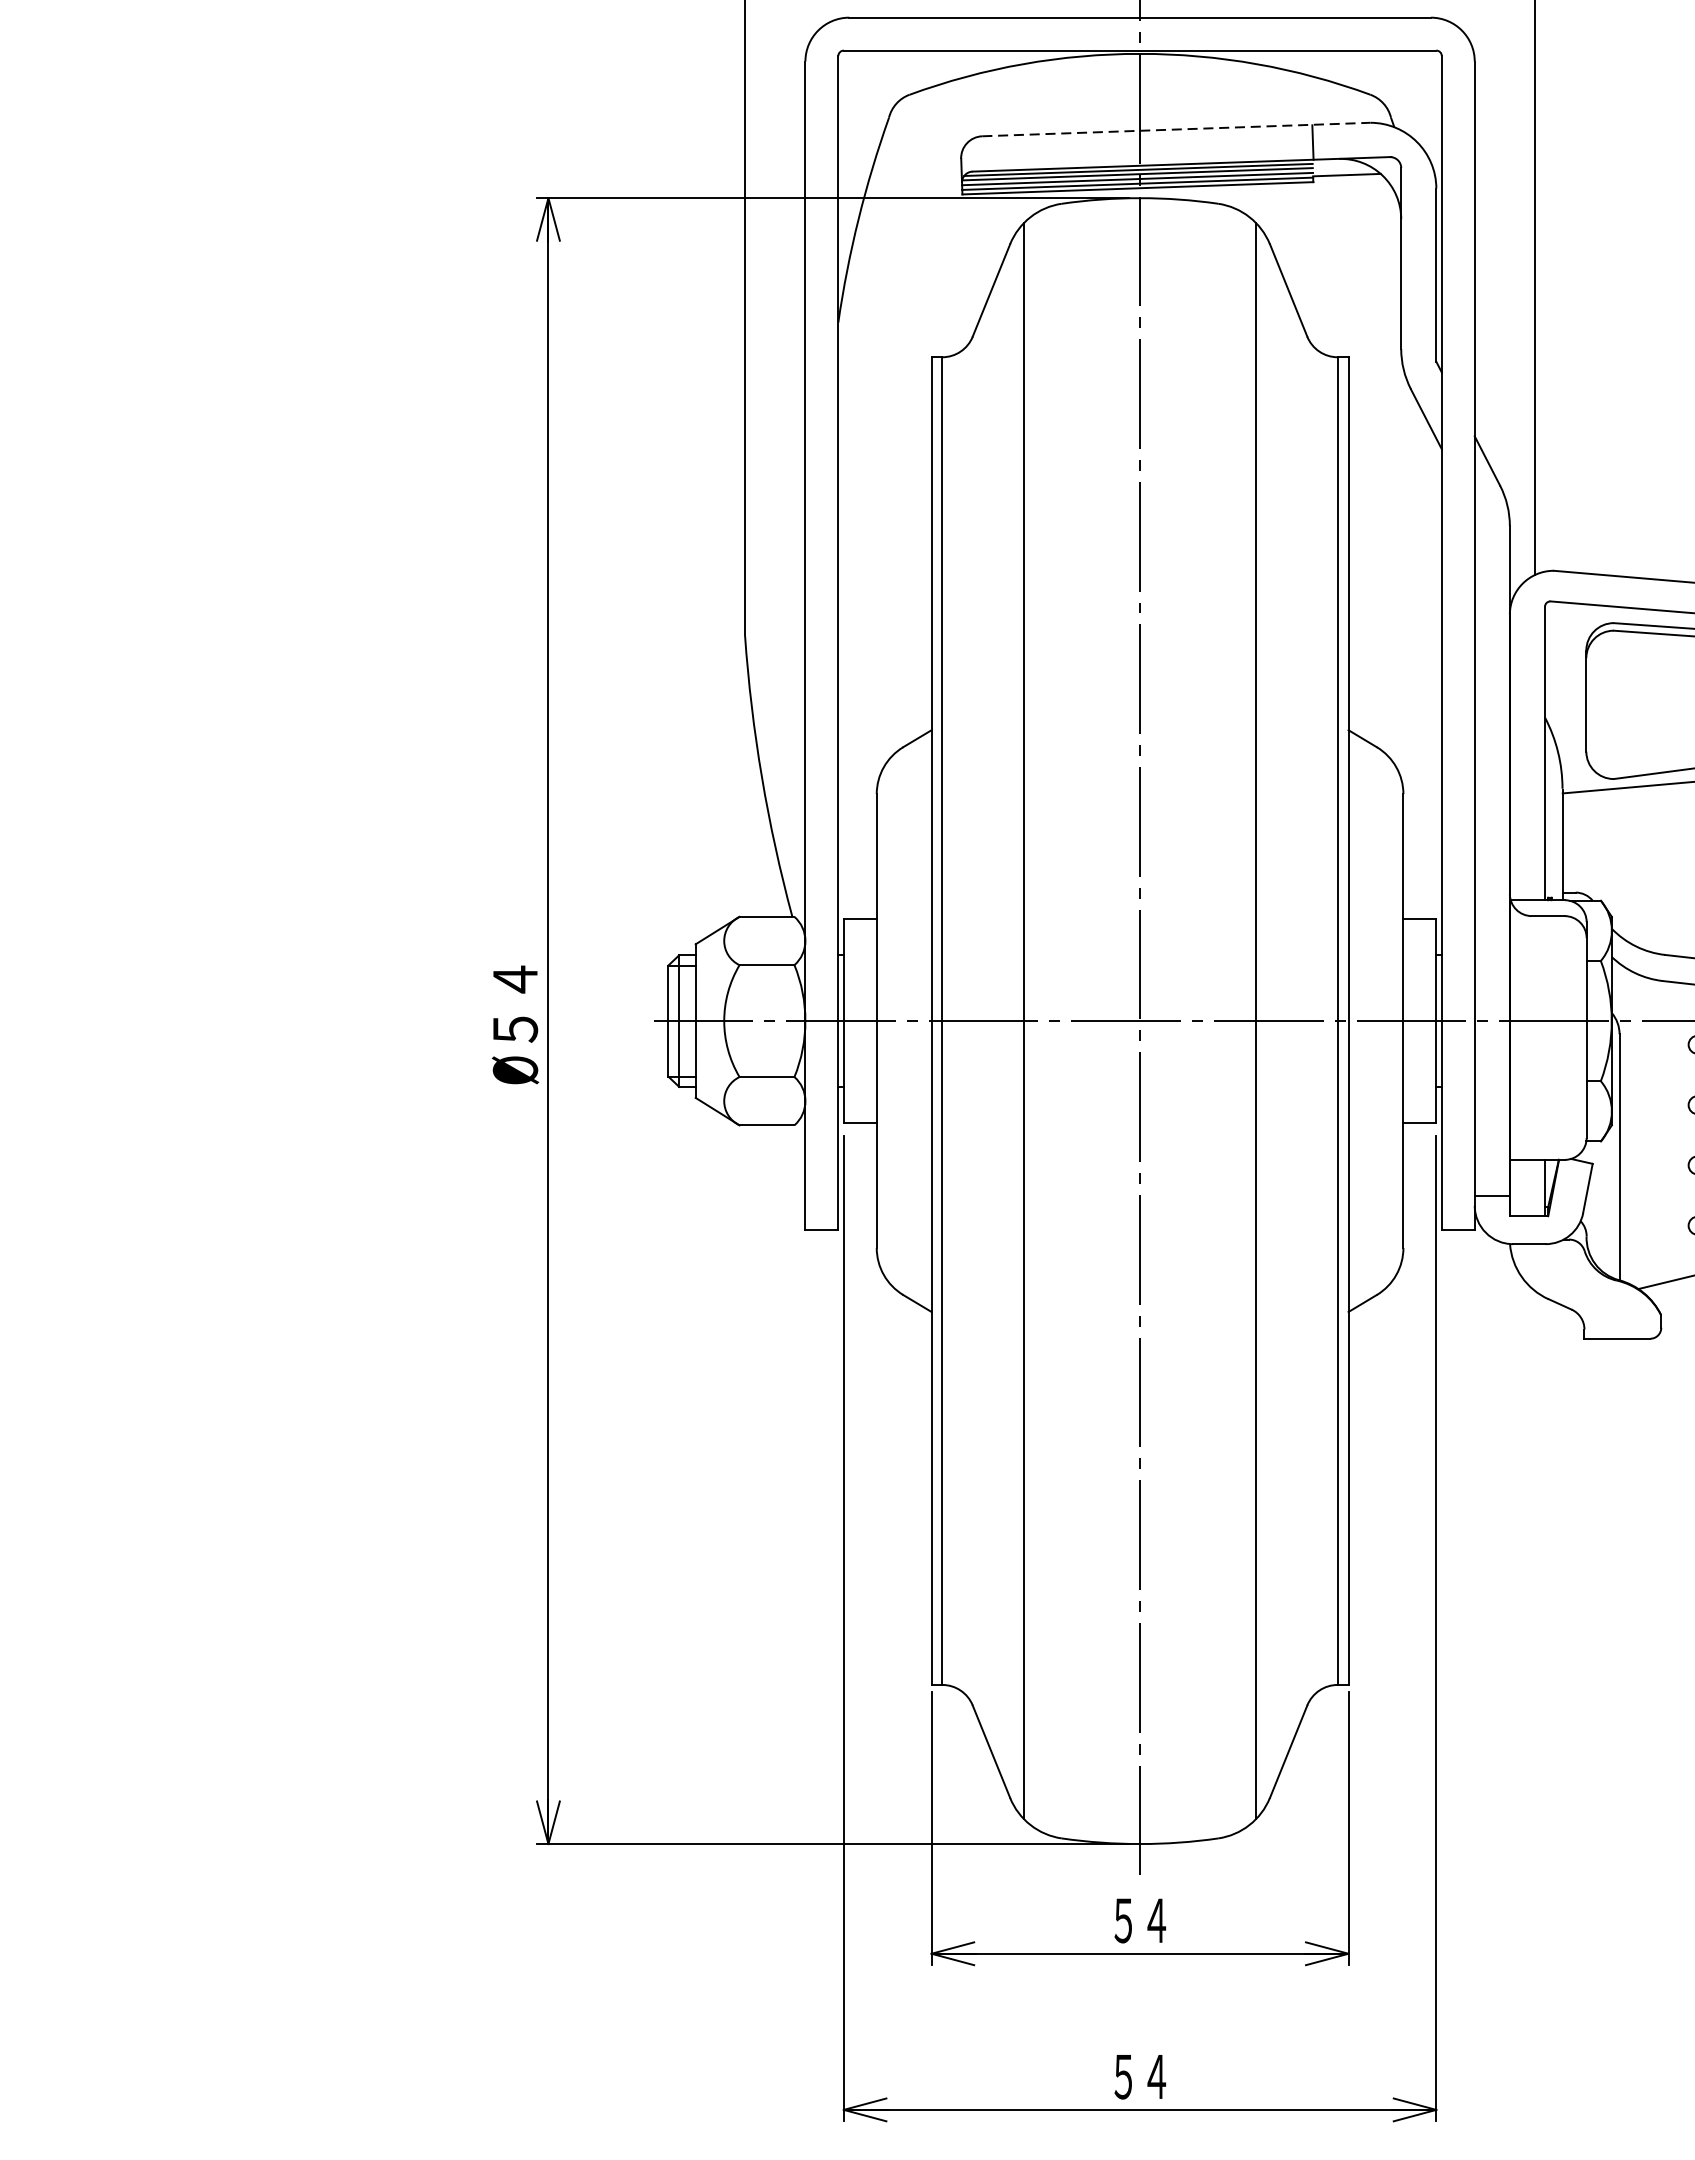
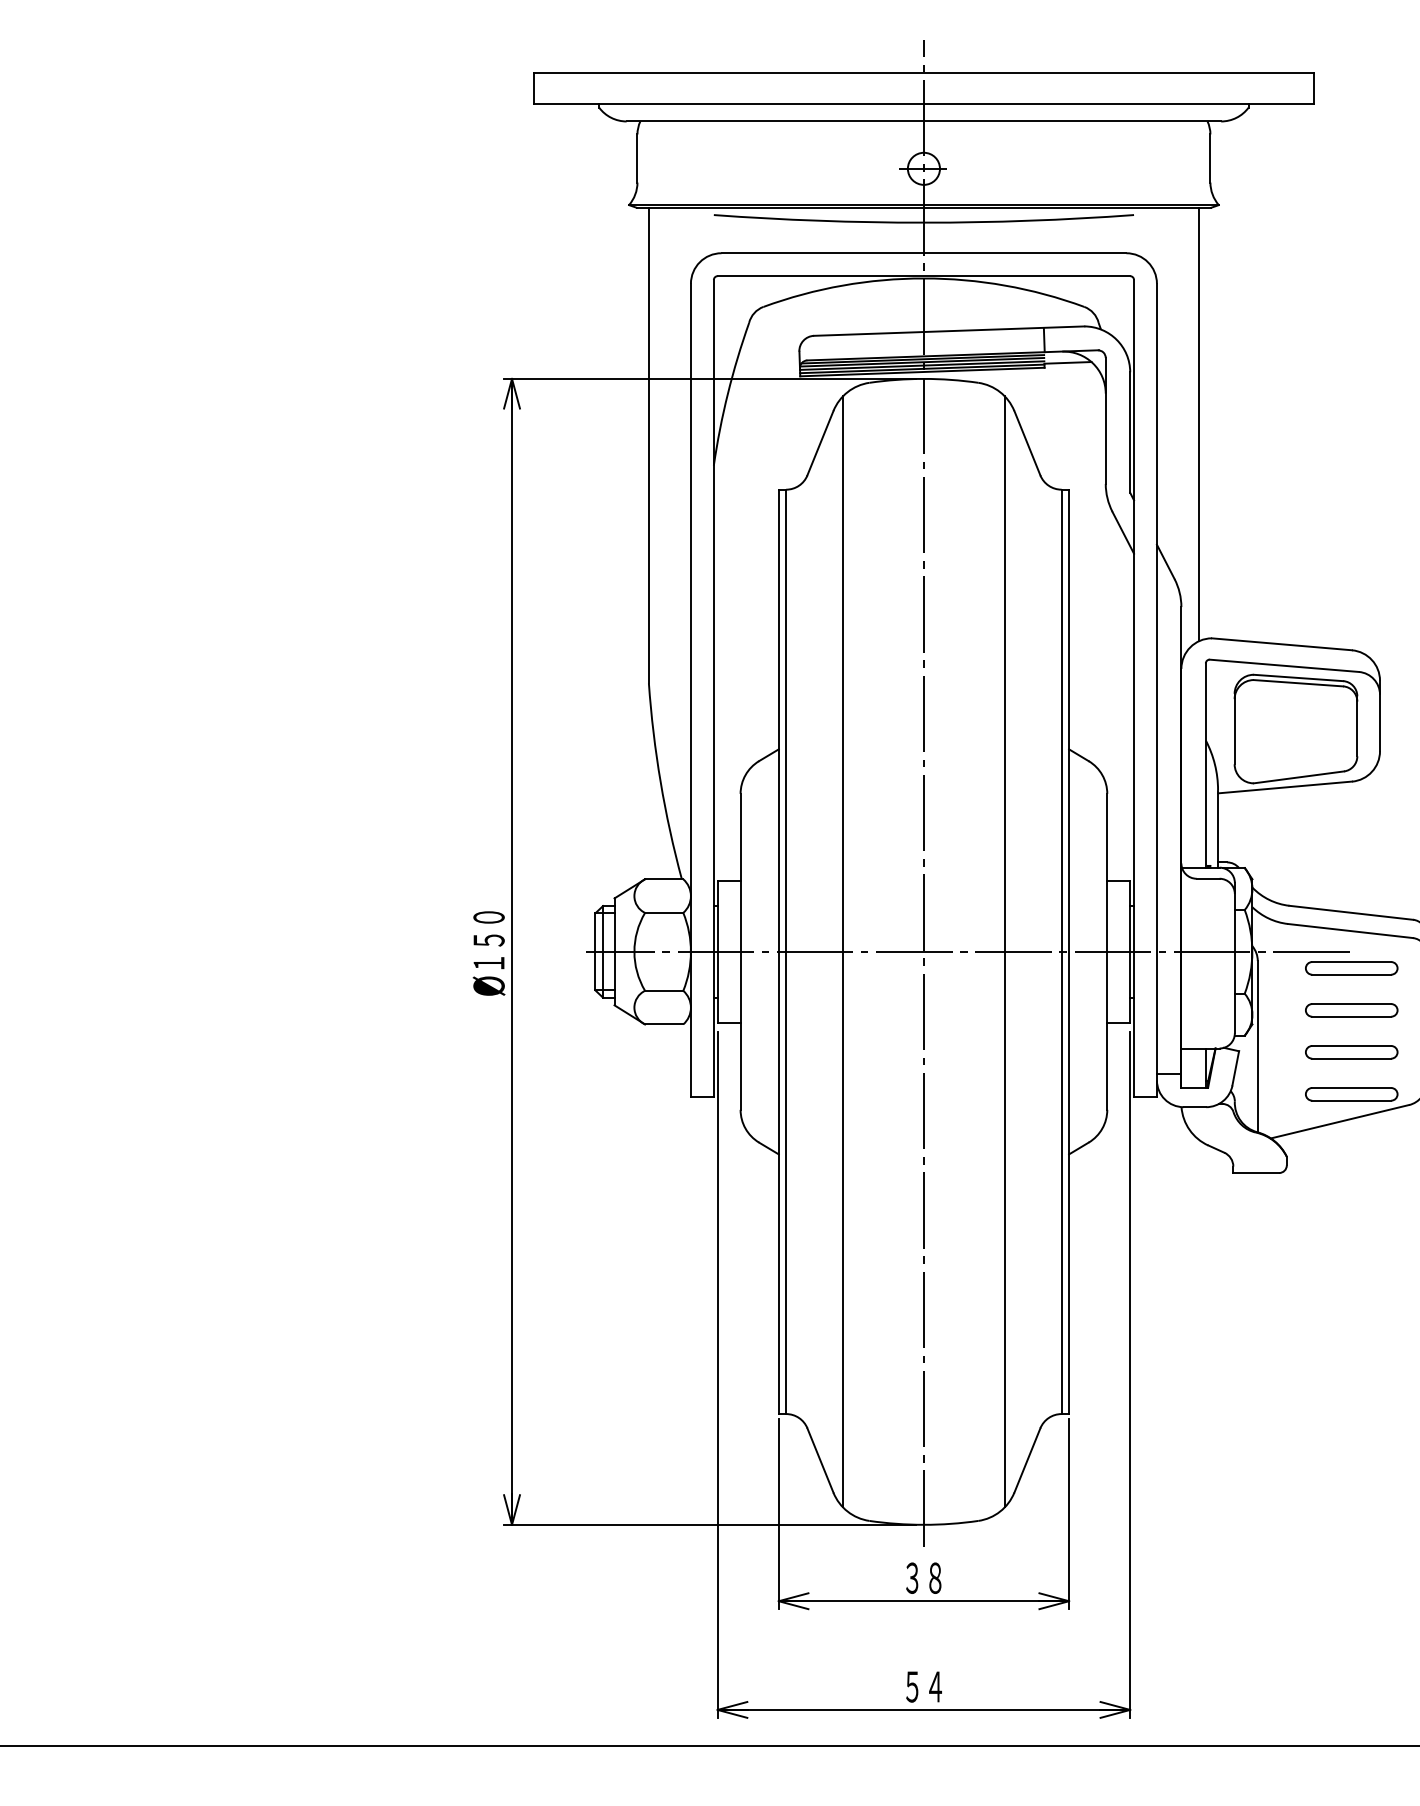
line: (1176, 130) -> (949, 331), dashed -> solid
text: (514, 1004) -> (488, 940), ５４ -> １５０
text: (1139, 1919) -> (923, 1577), ５４ -> ３８

